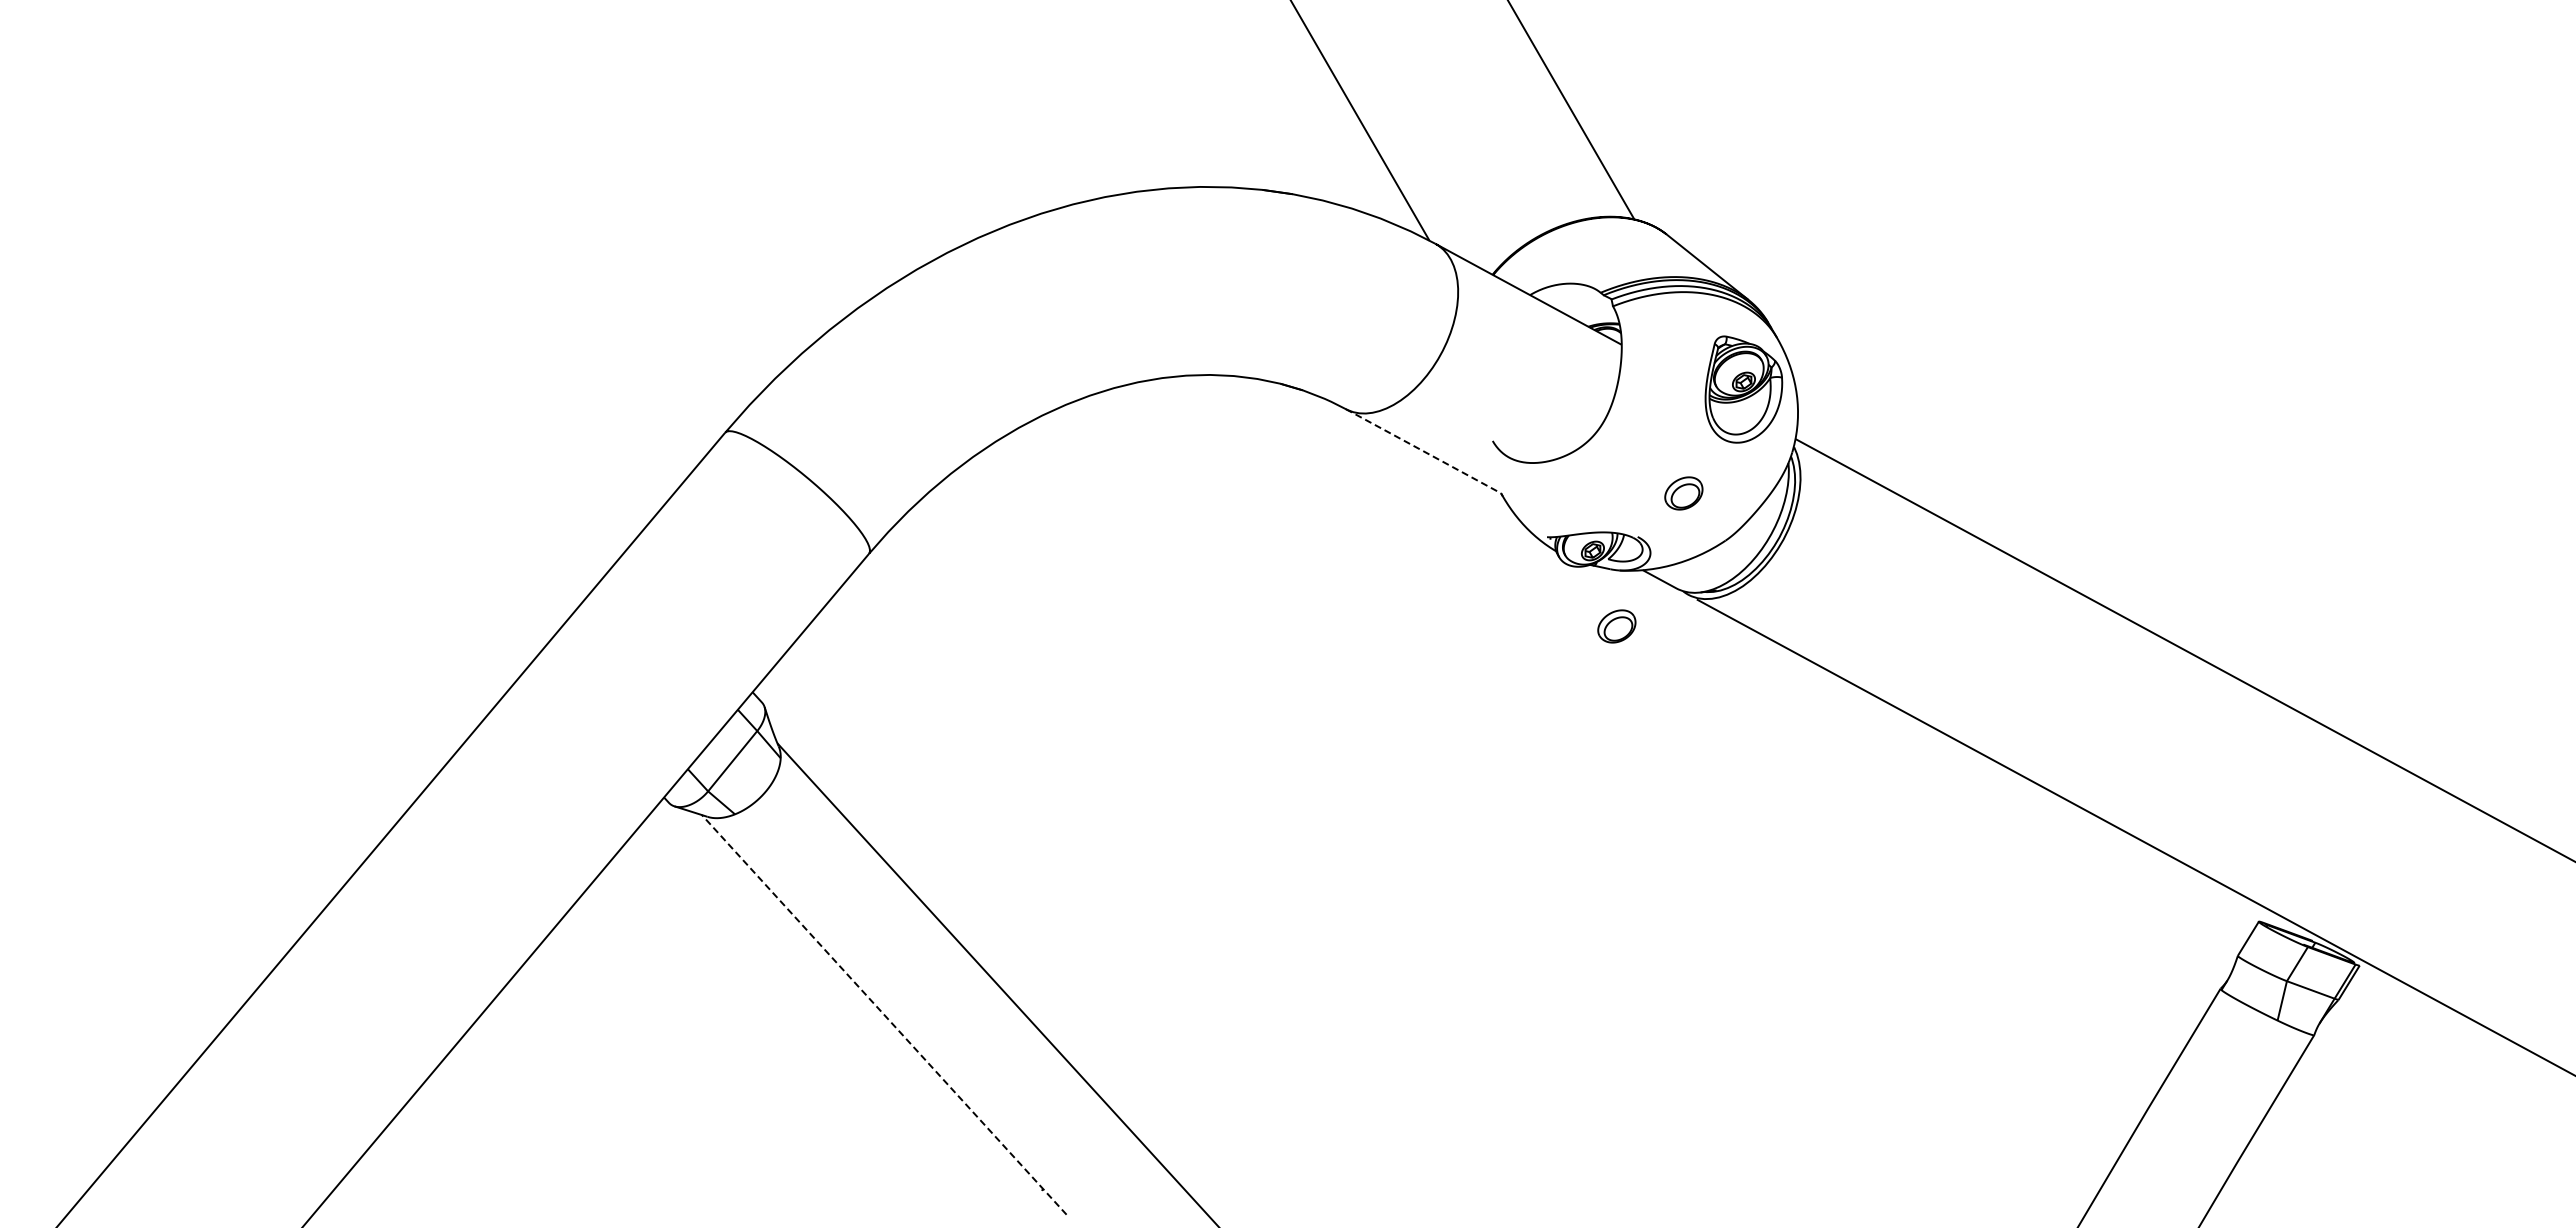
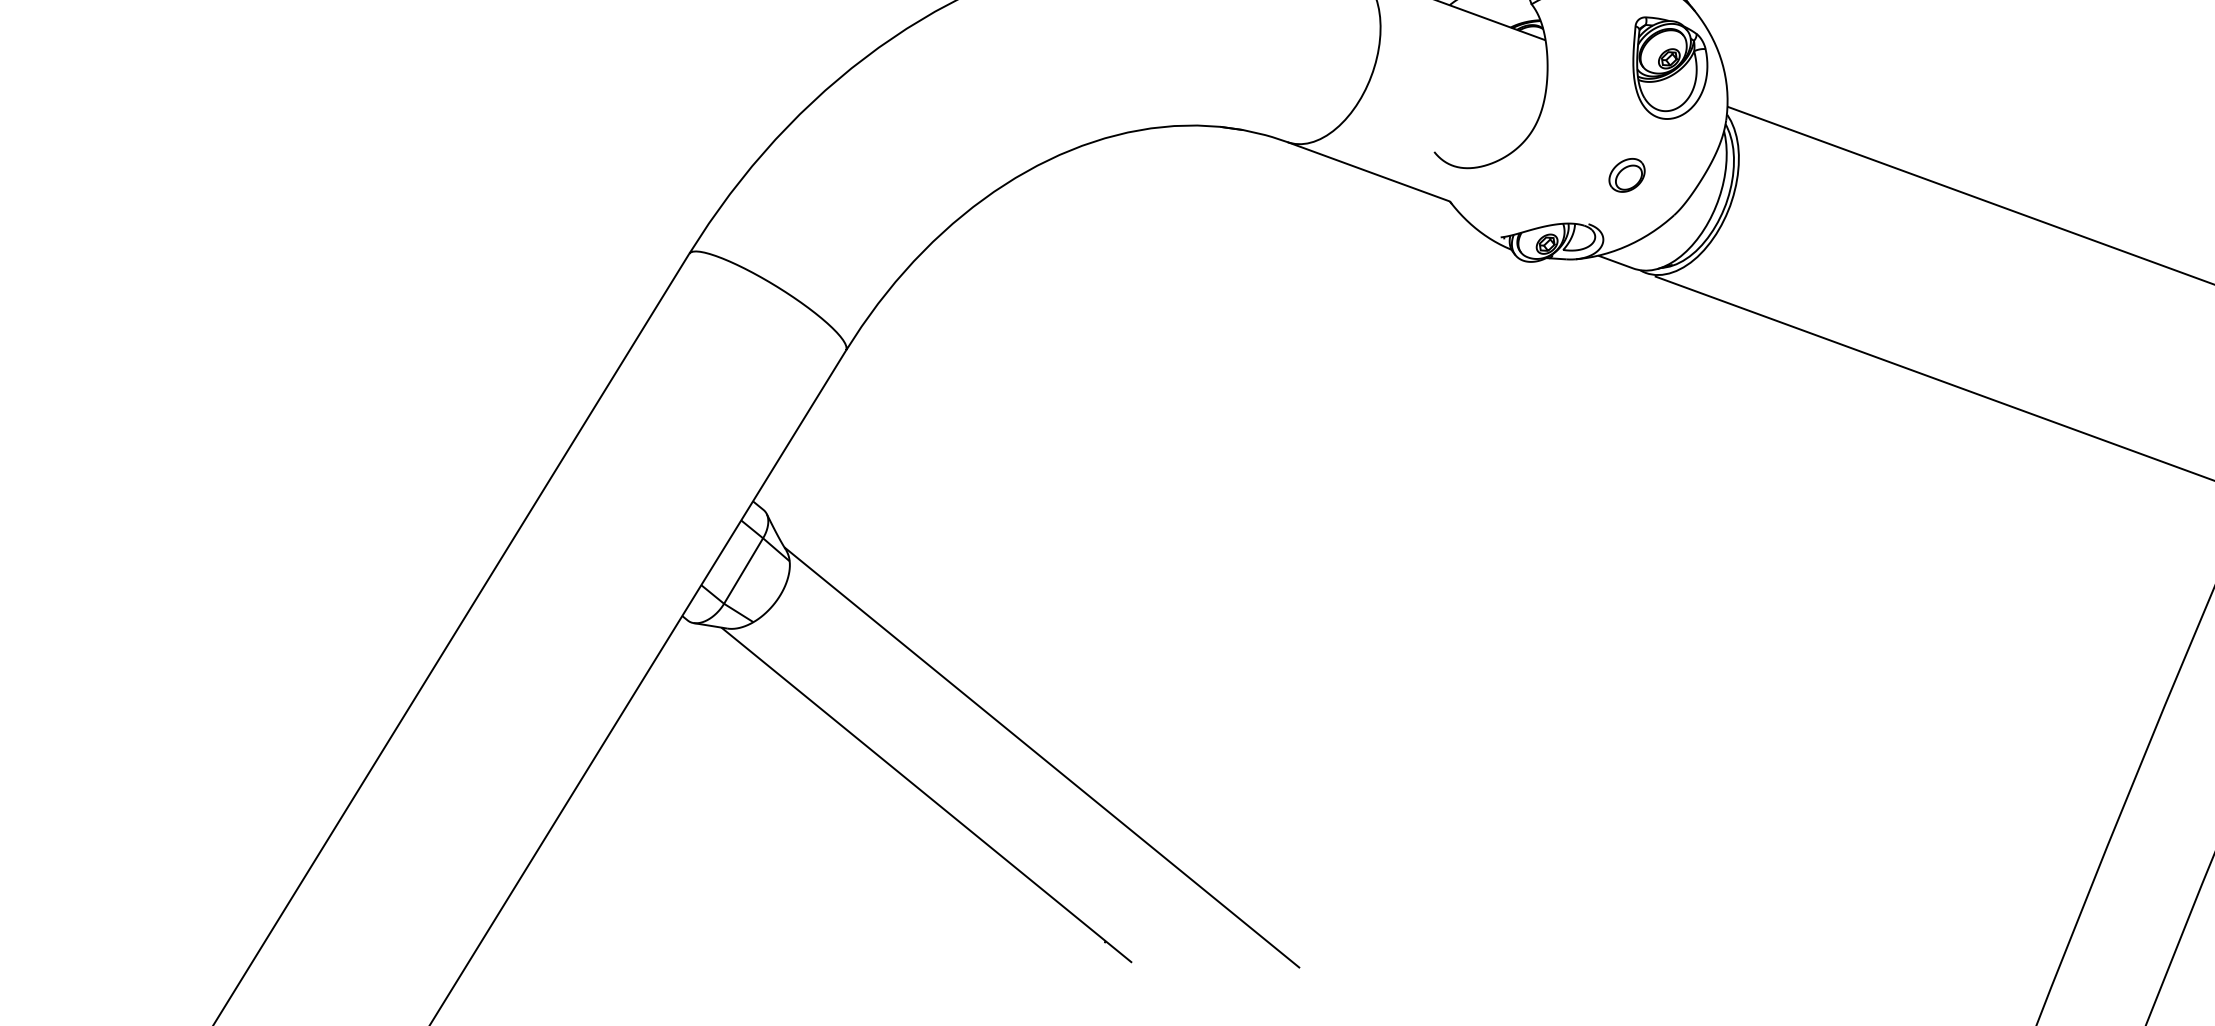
line: (1426, 452) -> (1371, 172), dashed -> solid
part: (1616, 626) -> (1580, 314), removed
line: (884, 1014) -> (926, 794), dashed -> solid

